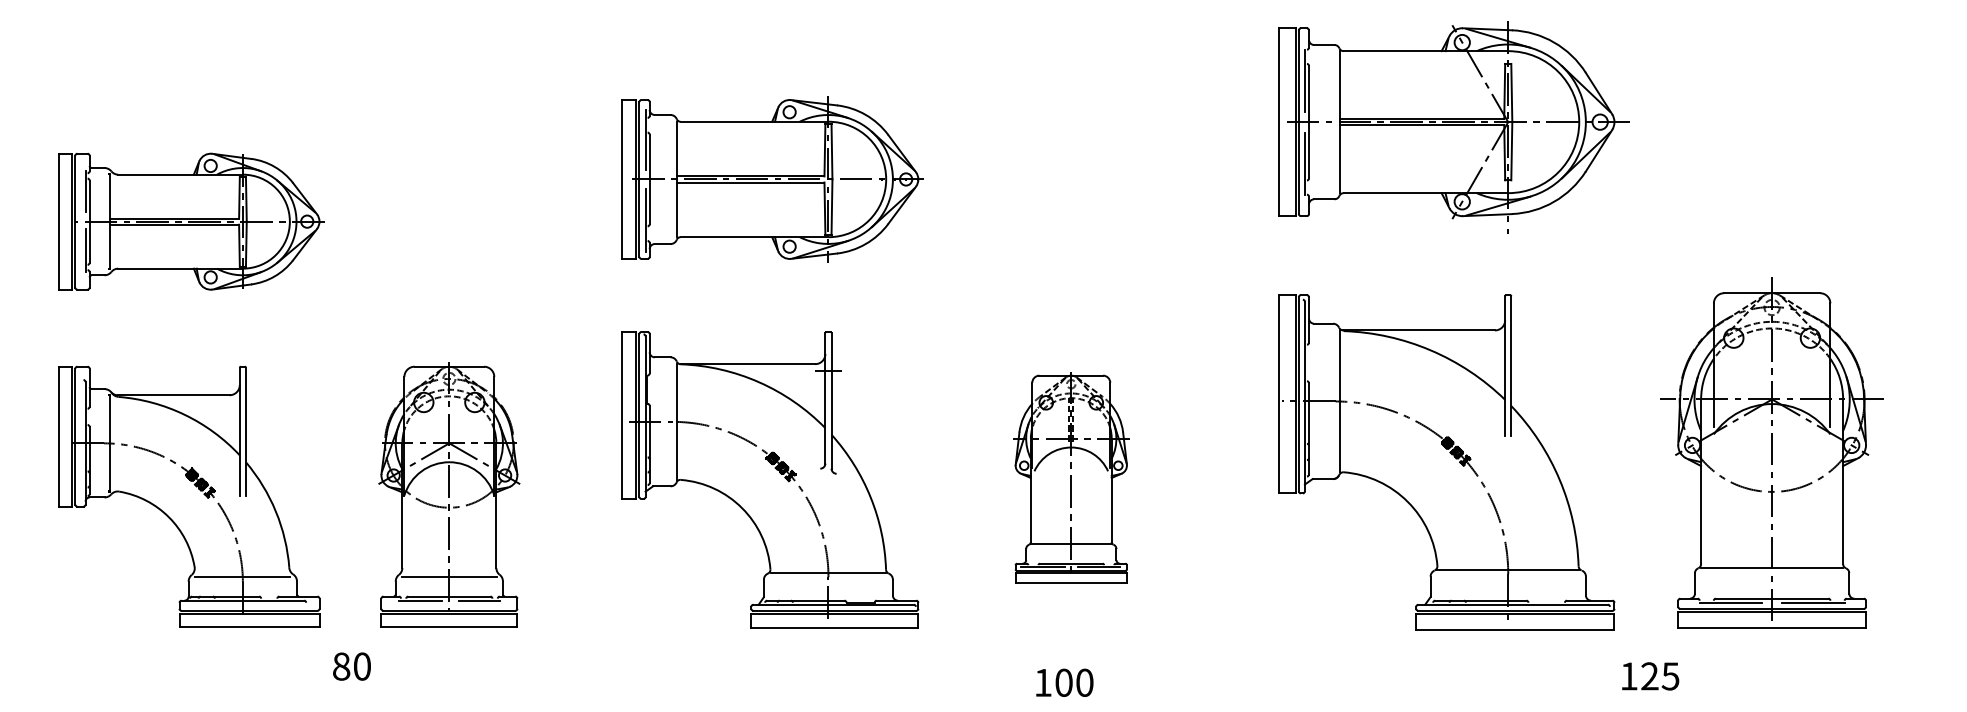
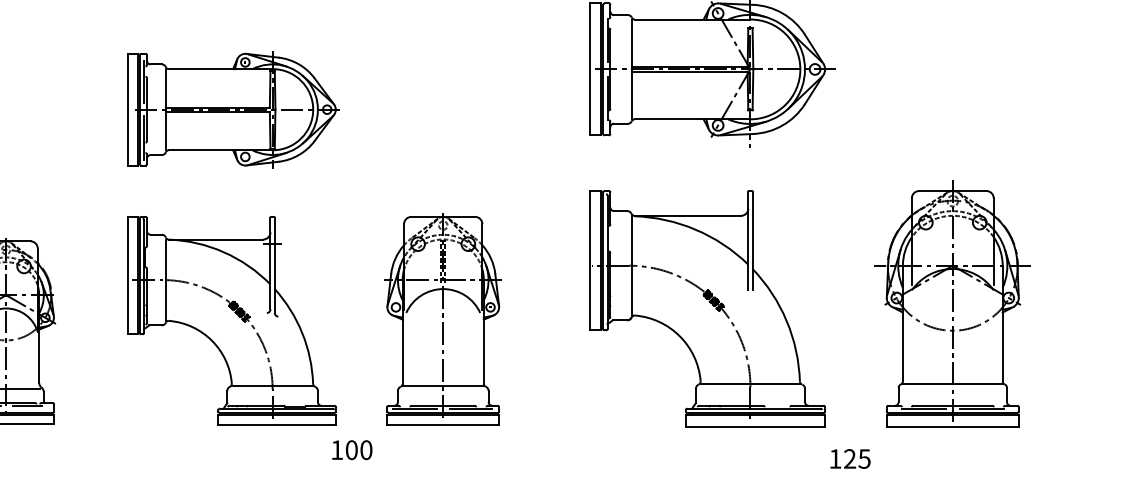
part: (1771, 452) -> (952, 303), moved
part: (1071, 477) -> (443, 319), size x1.43
text: (1064, 682) -> (352, 449), moved

